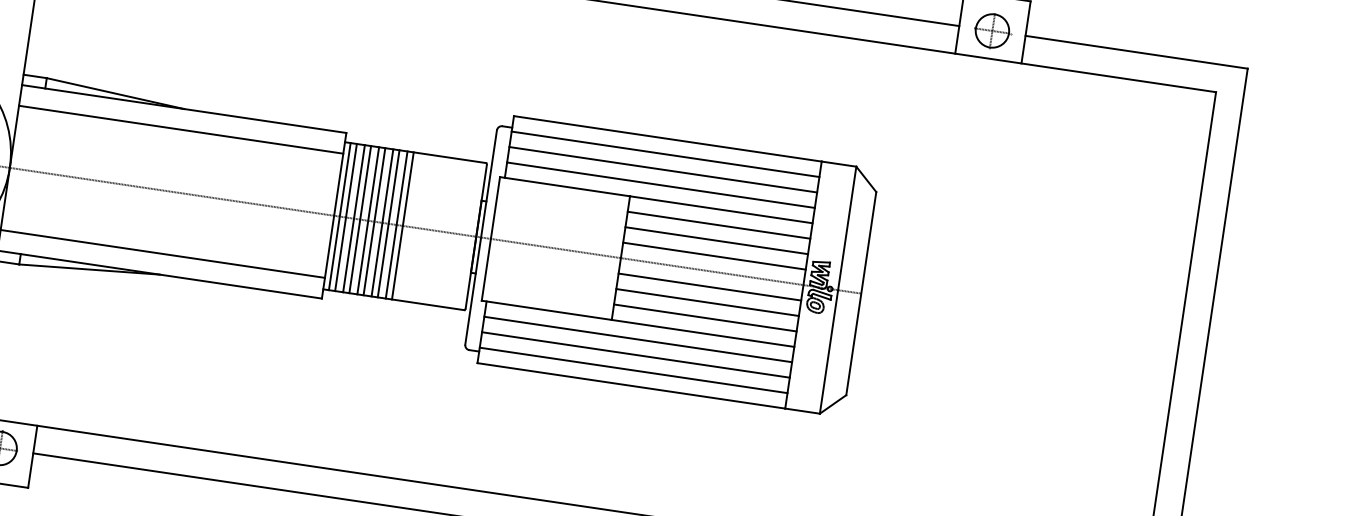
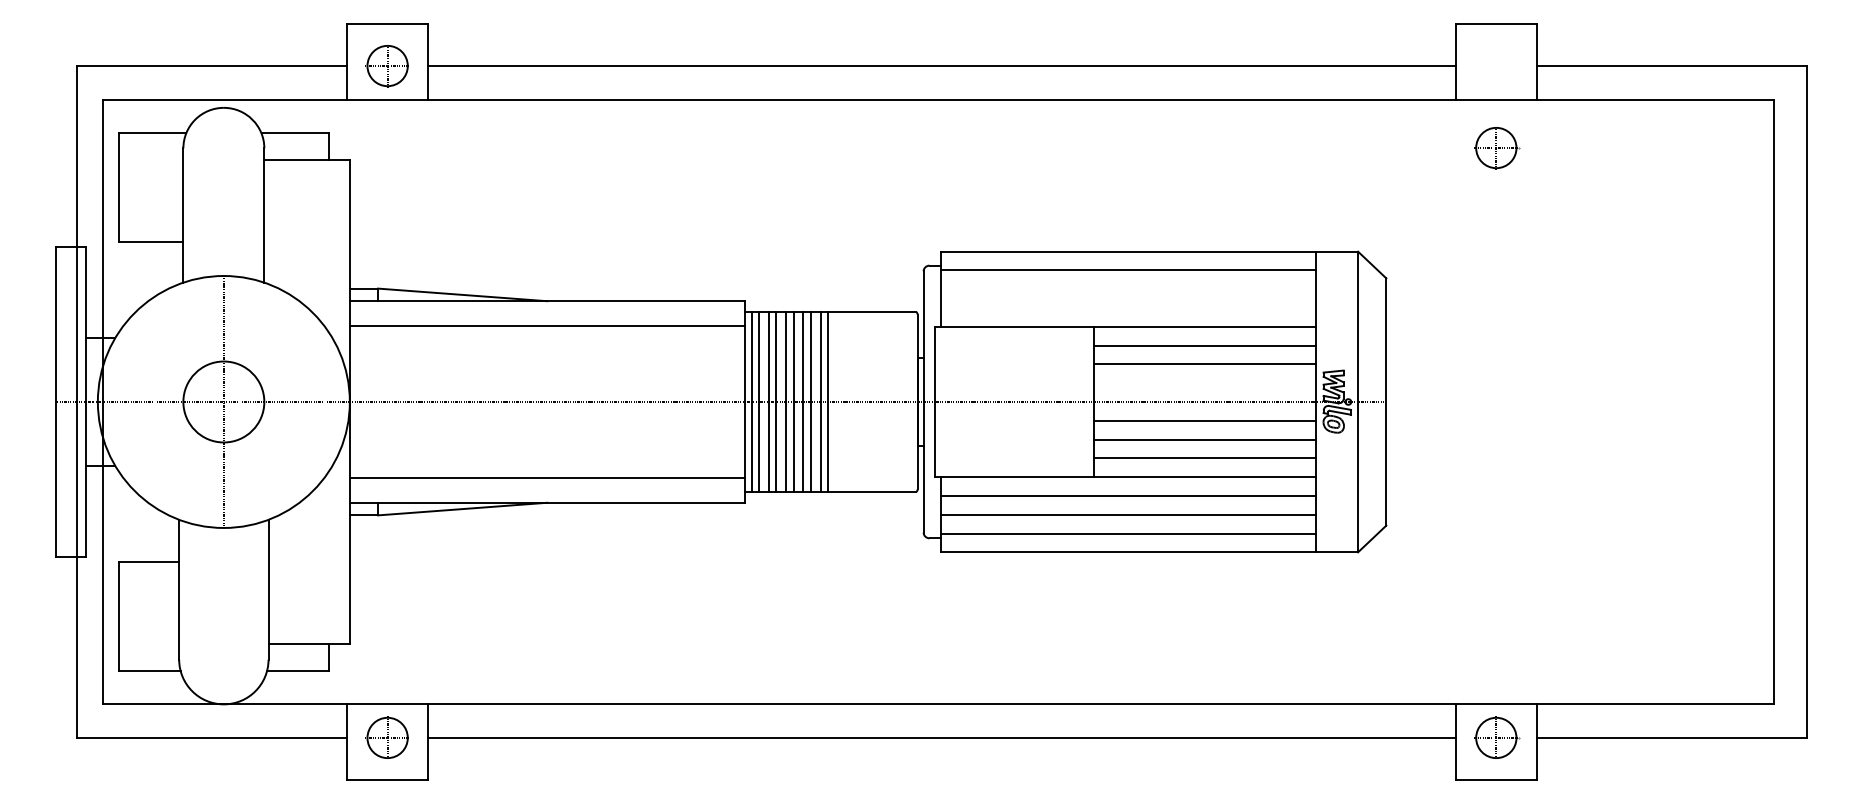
part: (993, 31) -> (1497, 148), moved
line: (663, 169) -> (1128, 289), removed
line: (660, 185) -> (1128, 308), removed
line: (714, 256) -> (1204, 383), removed

